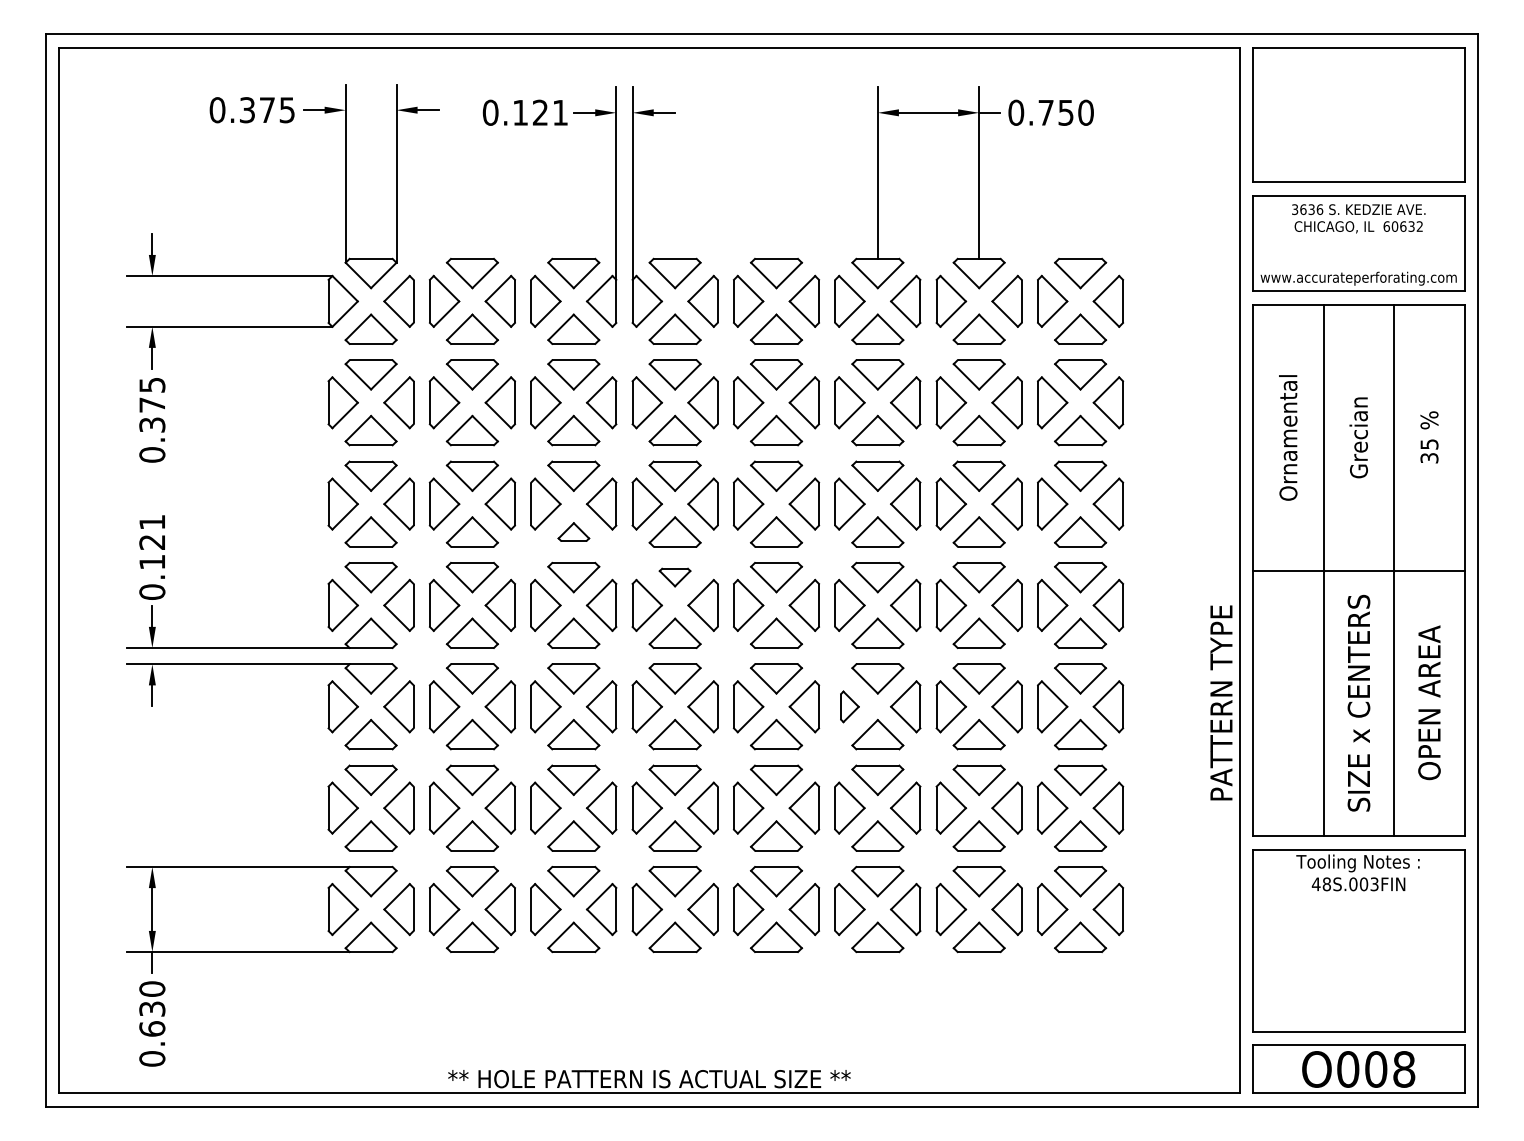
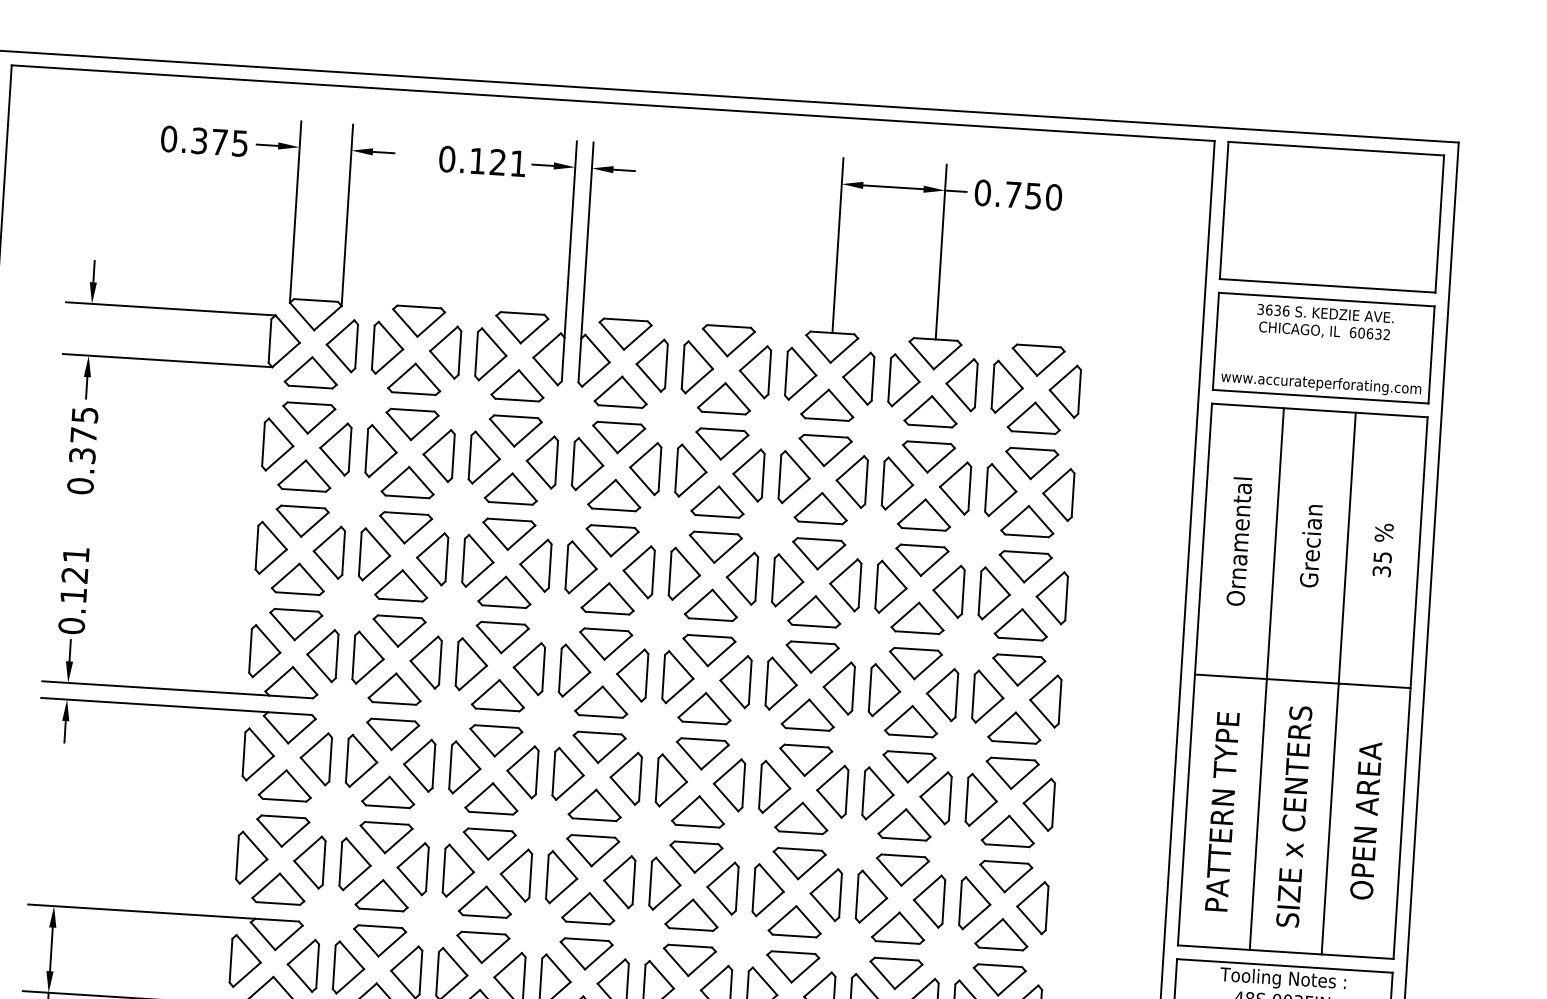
part: (573, 531) -> (504, 591), size x1.67
part: (674, 577) -> (604, 644), size x1.67
text: (1221, 702) -> (1222, 811), moved
part: (849, 706) -> (774, 787), size x1.67

